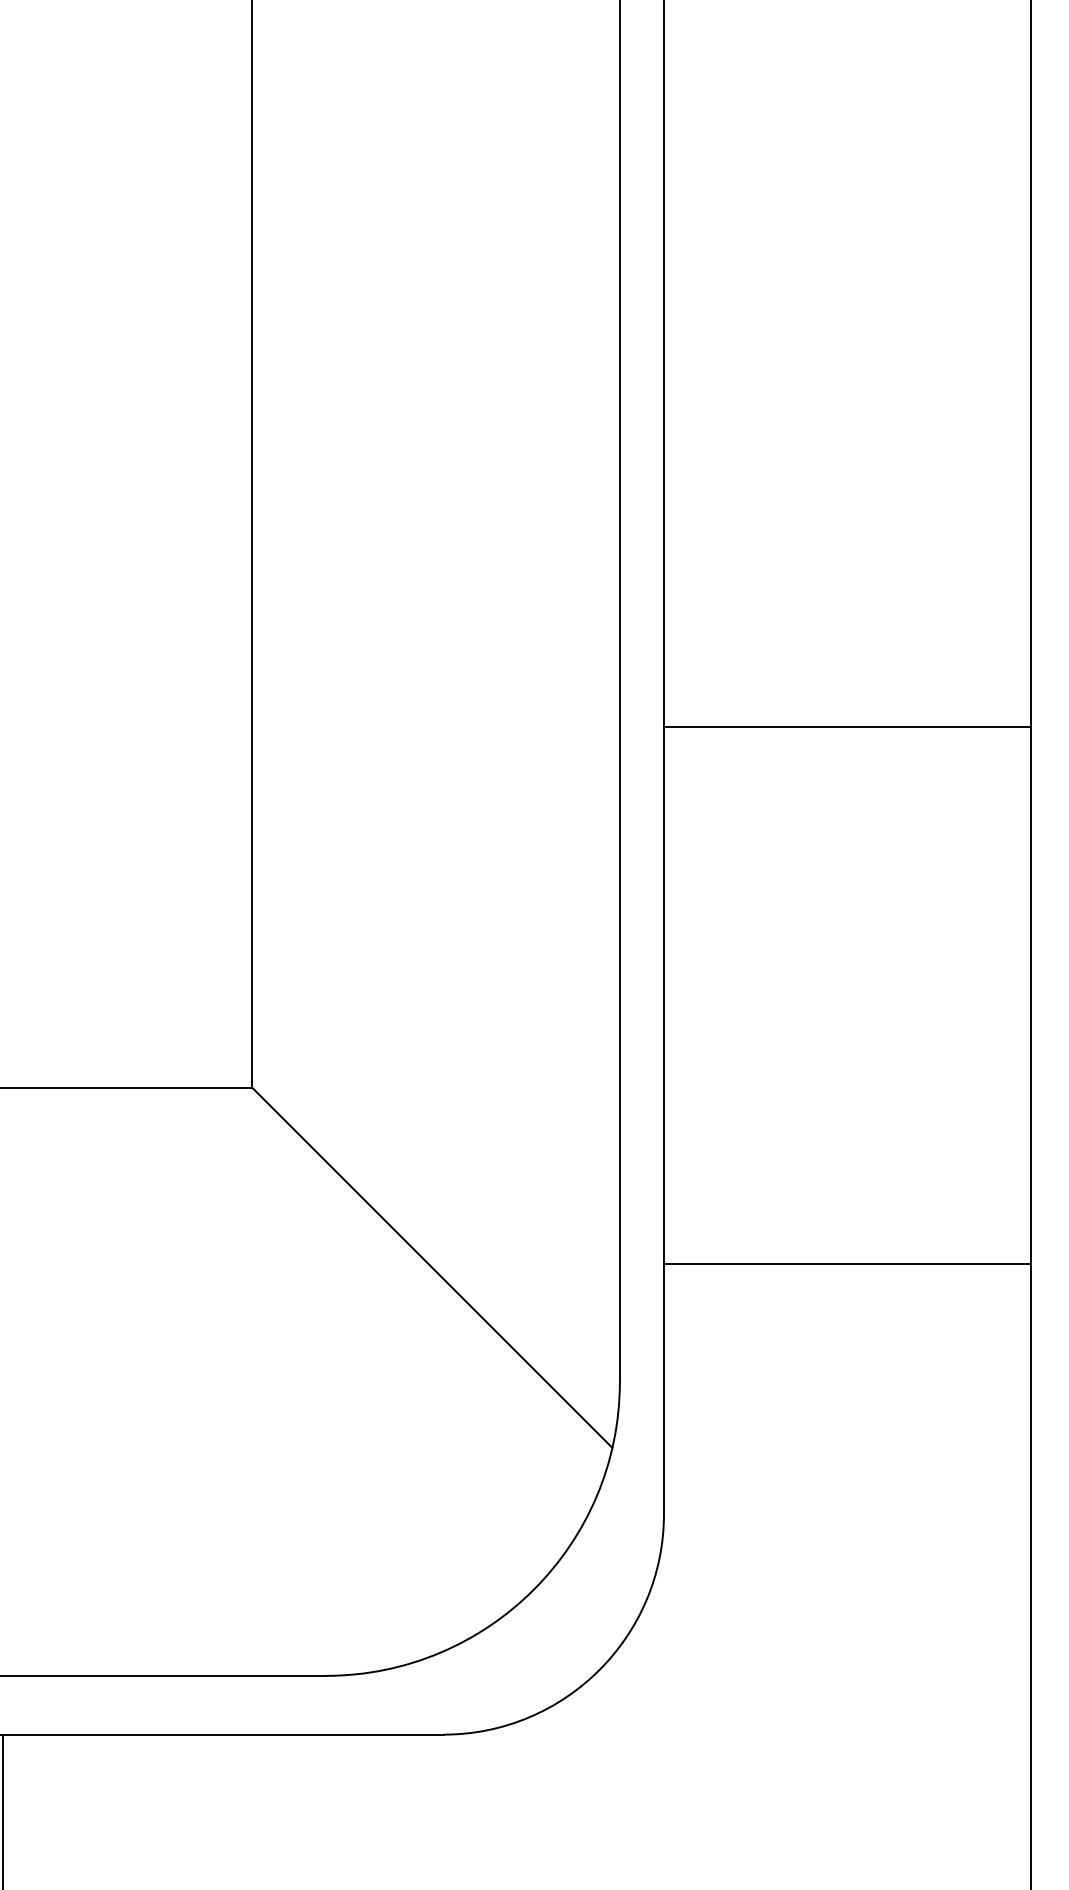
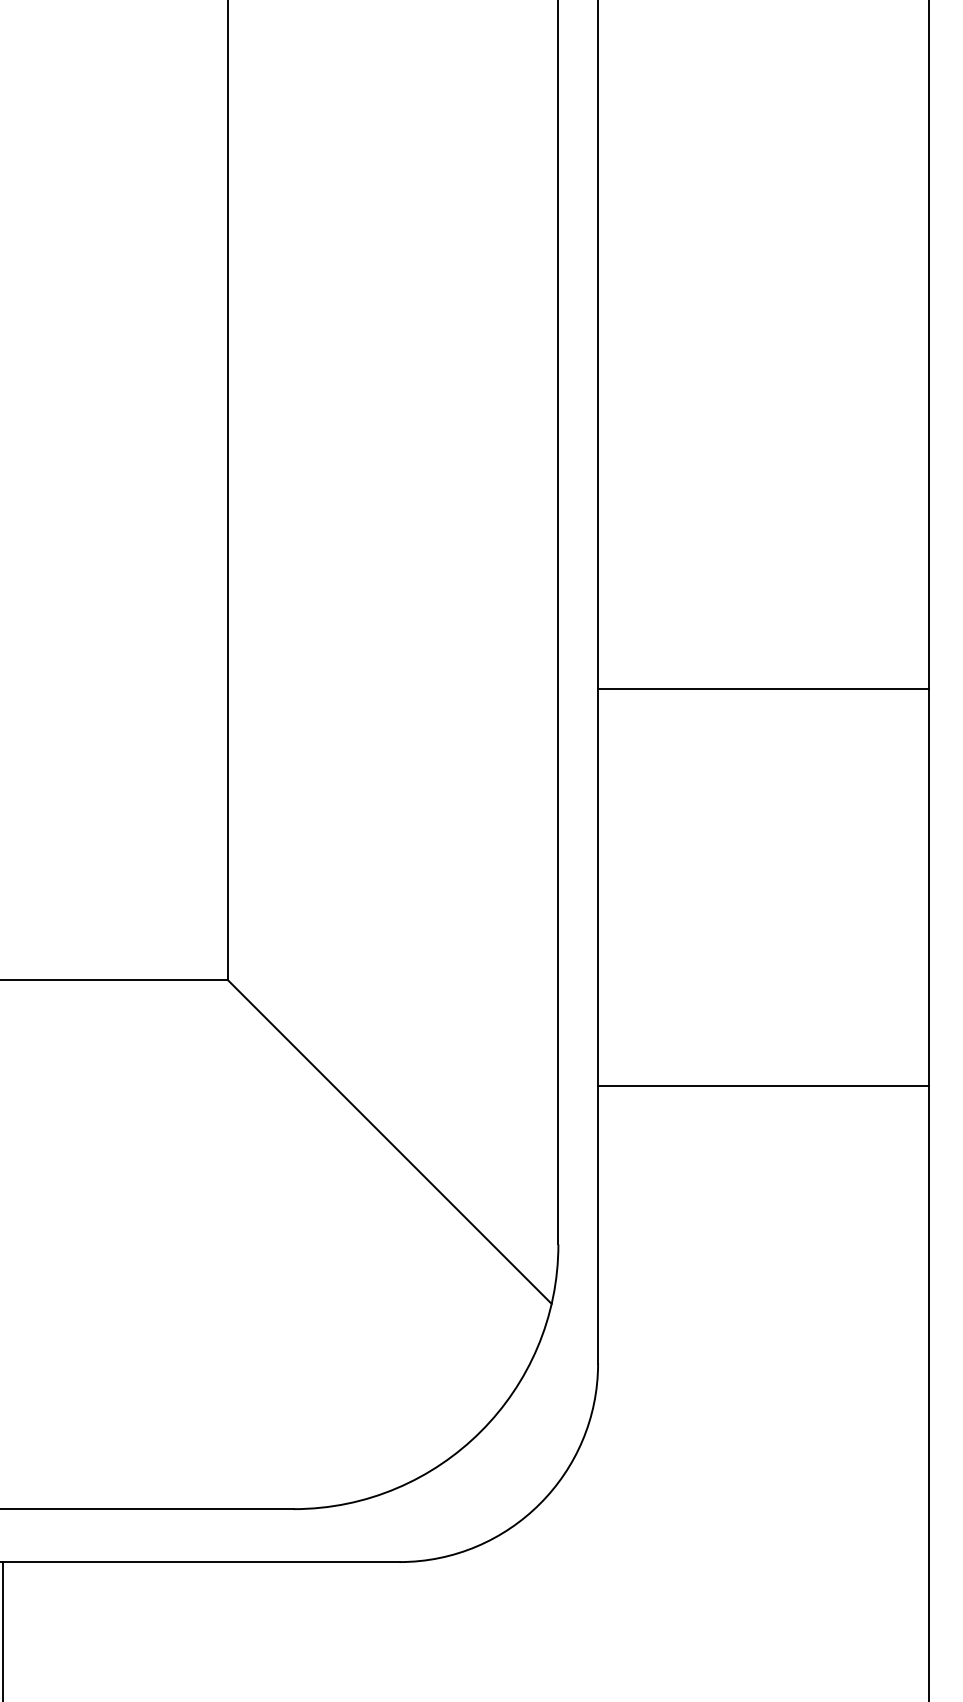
line: (847, 726) -> (763, 688), moved
line: (847, 1263) -> (763, 1085), moved

